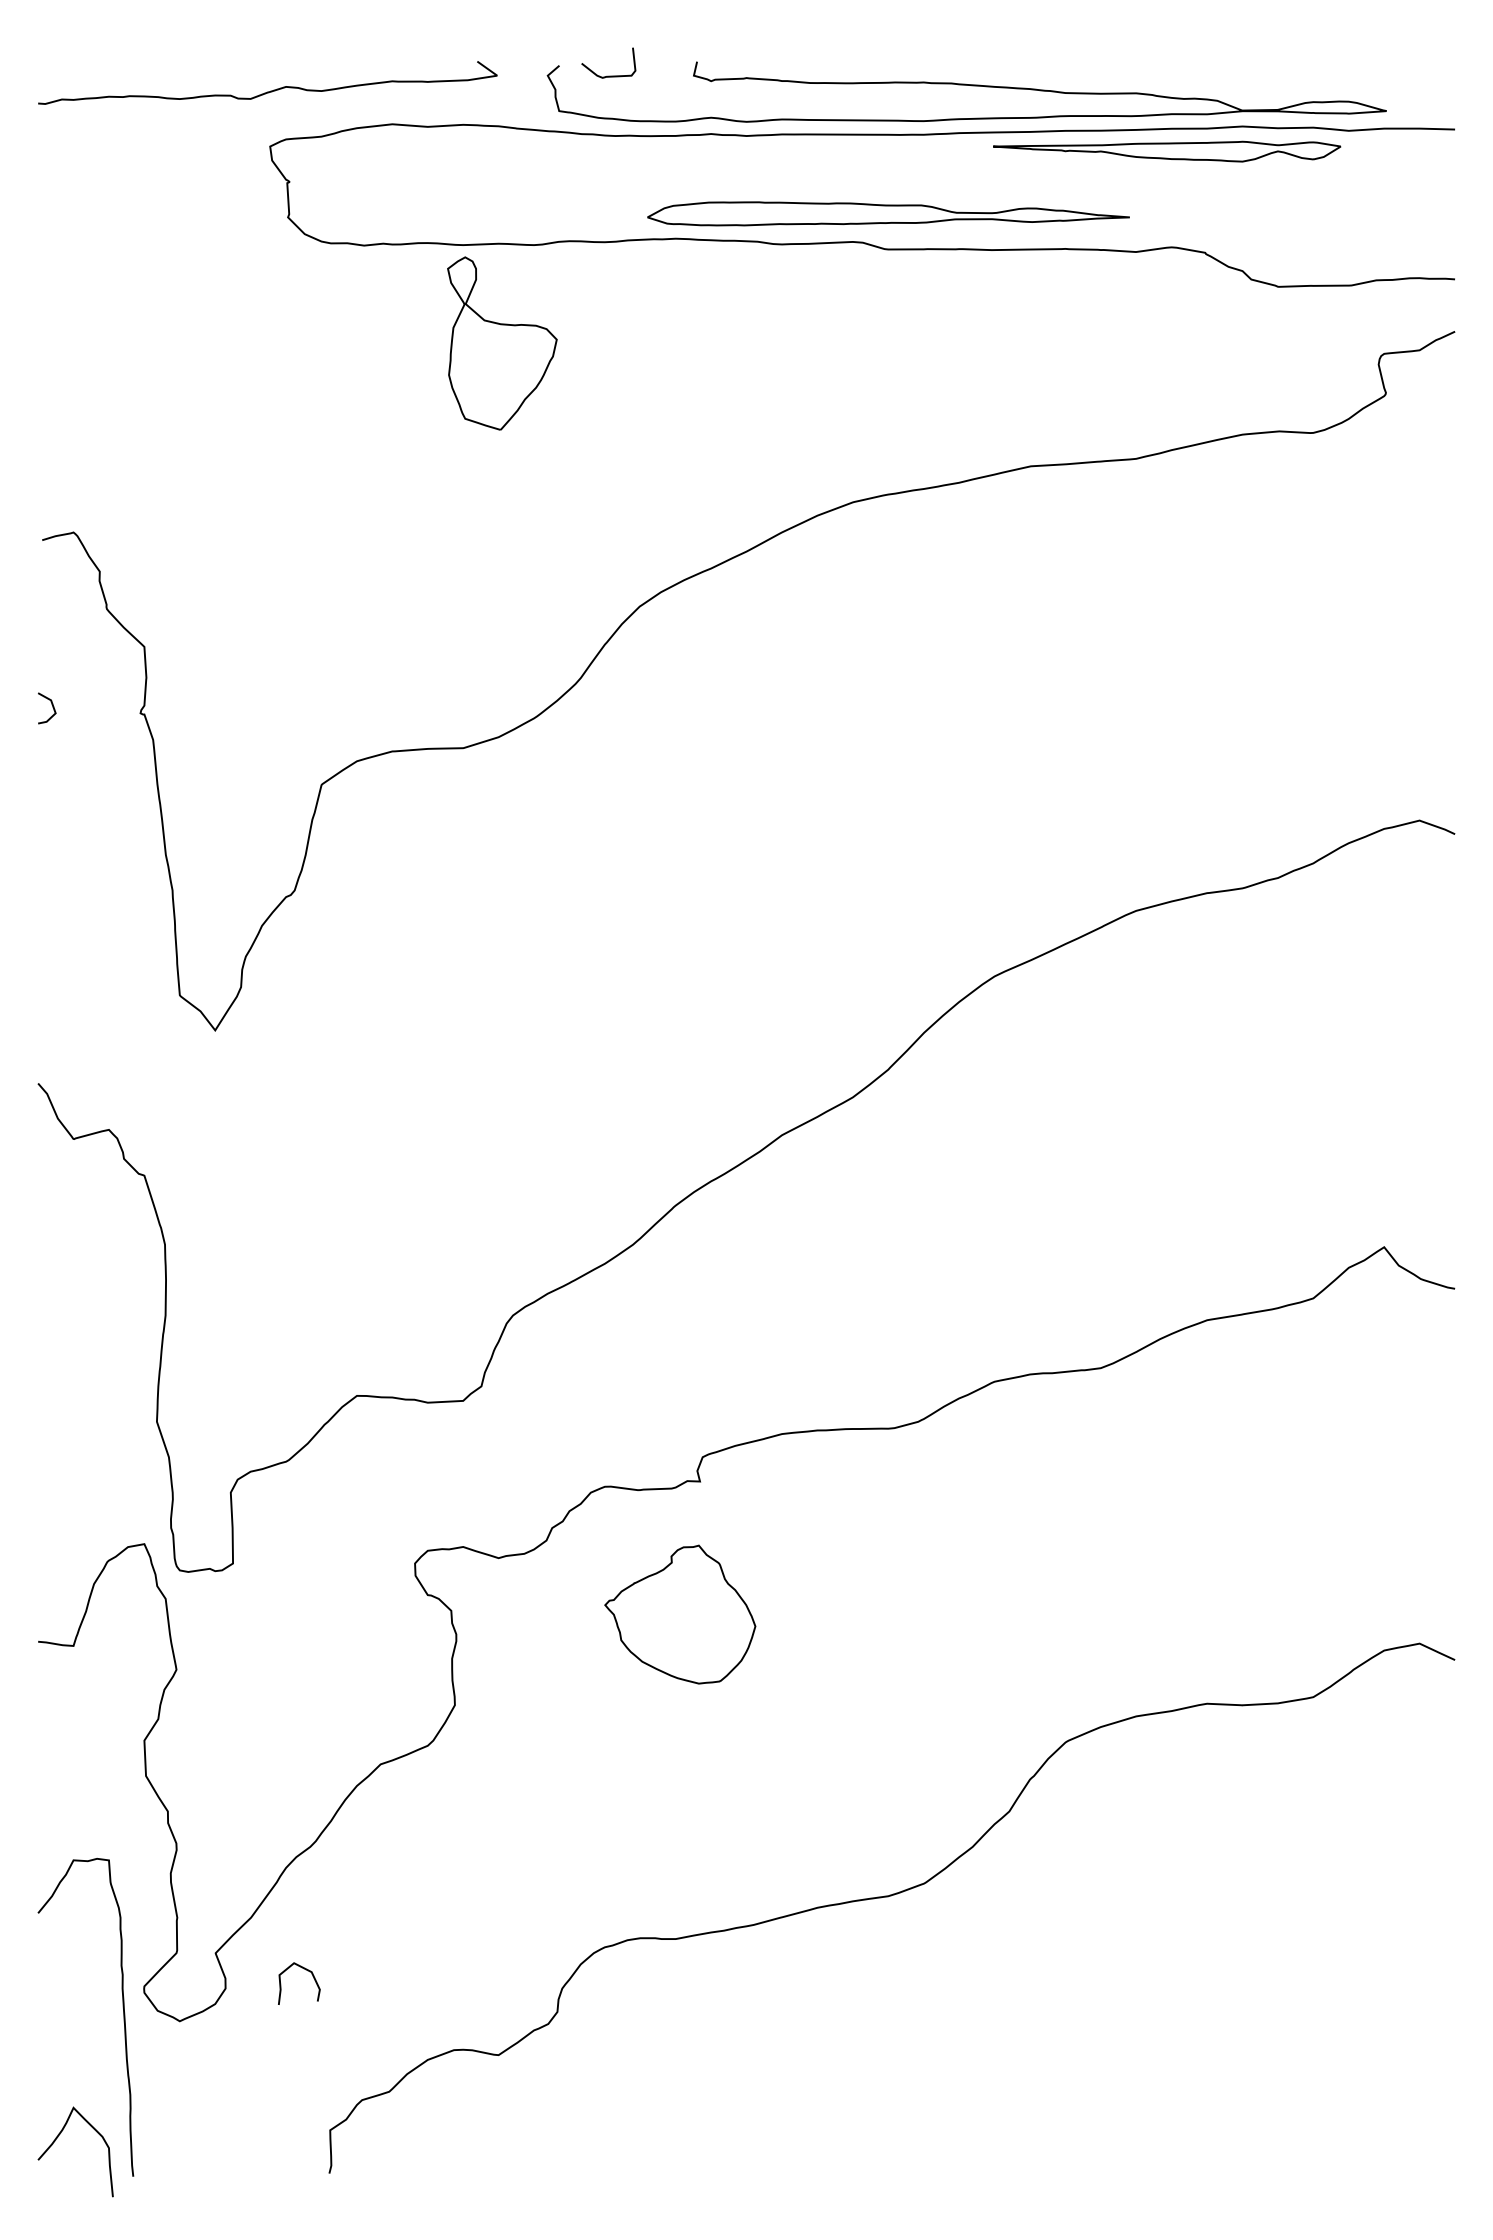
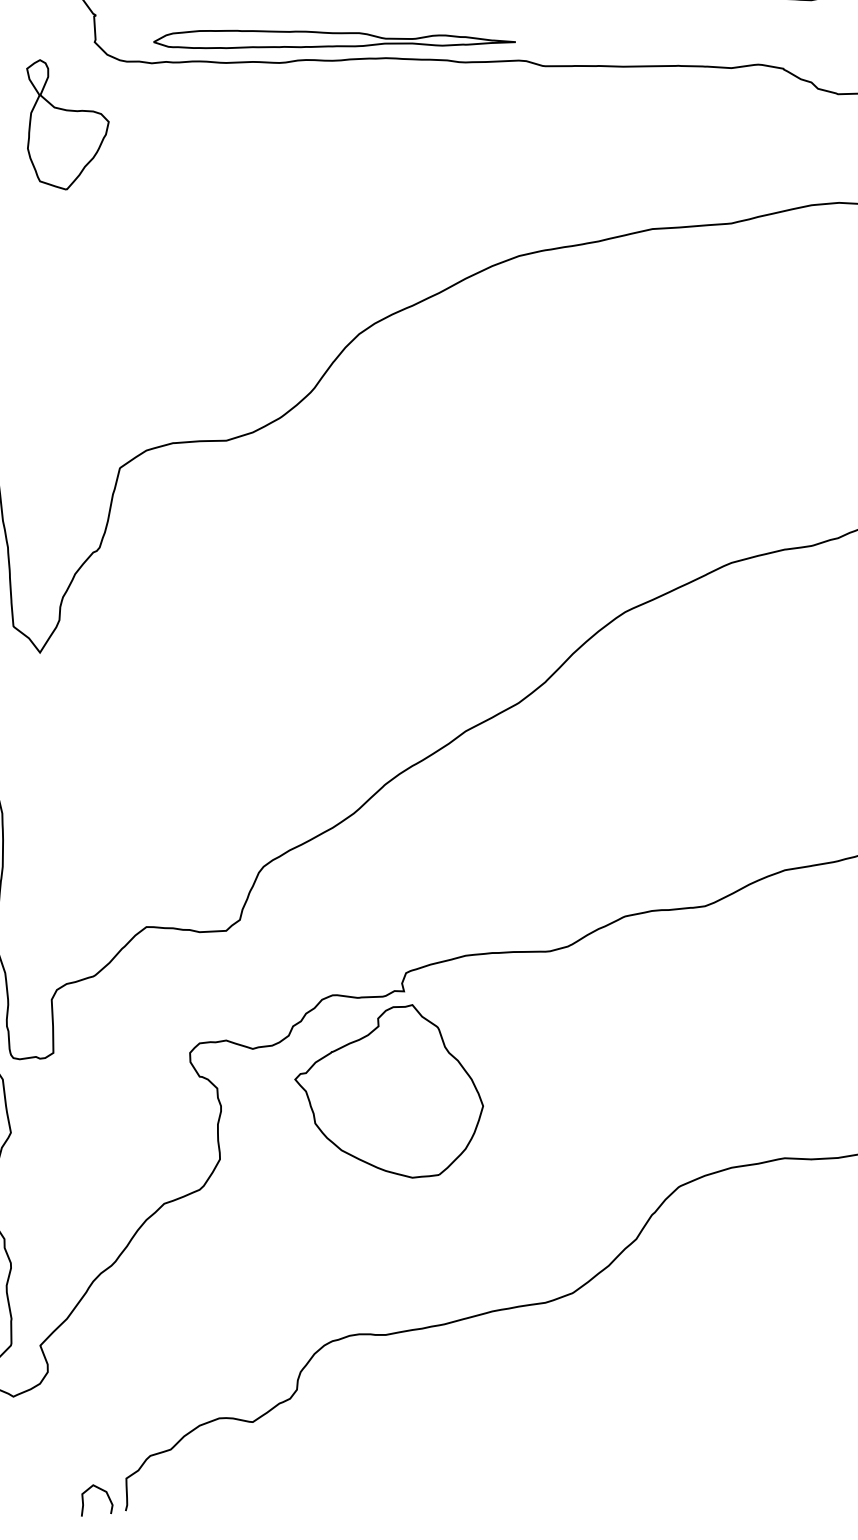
part: (888, 213) -> (334, 39), moved
part: (502, 343) -> (68, 124), moved
part: (680, 1614) -> (389, 1091), size x1.67
curve: (306, 1970) -> (102, 1490), moved

